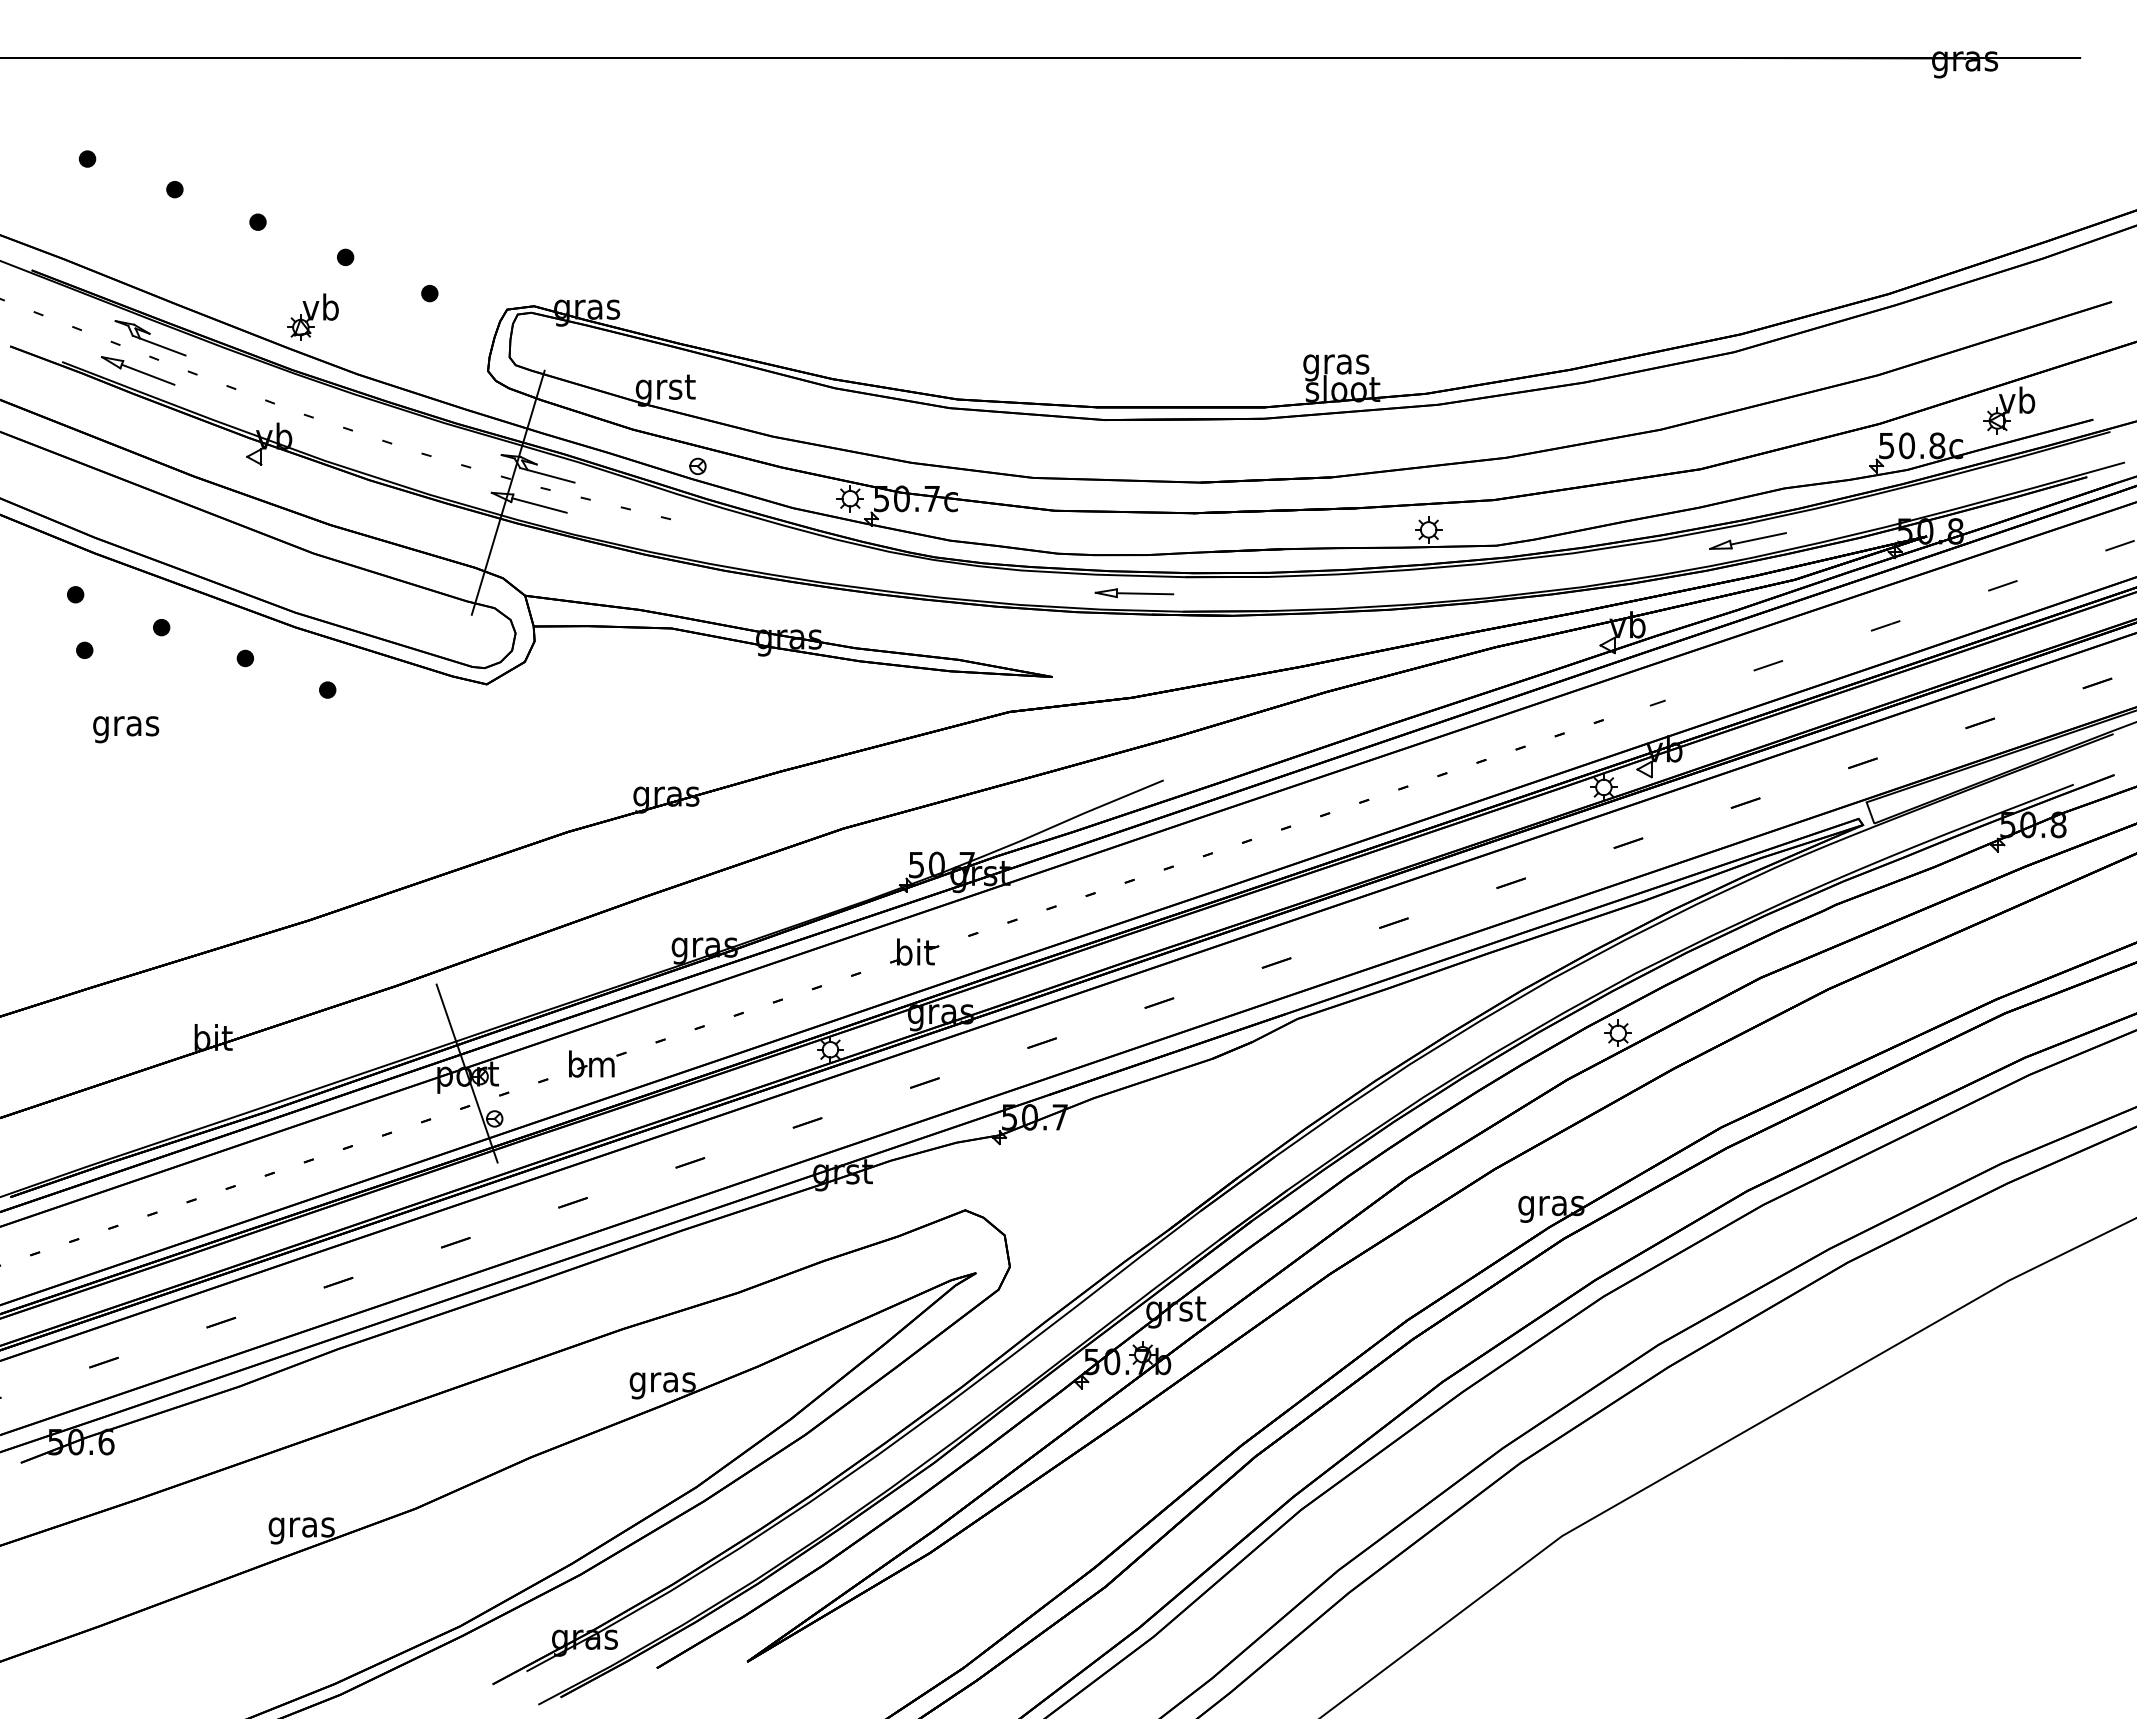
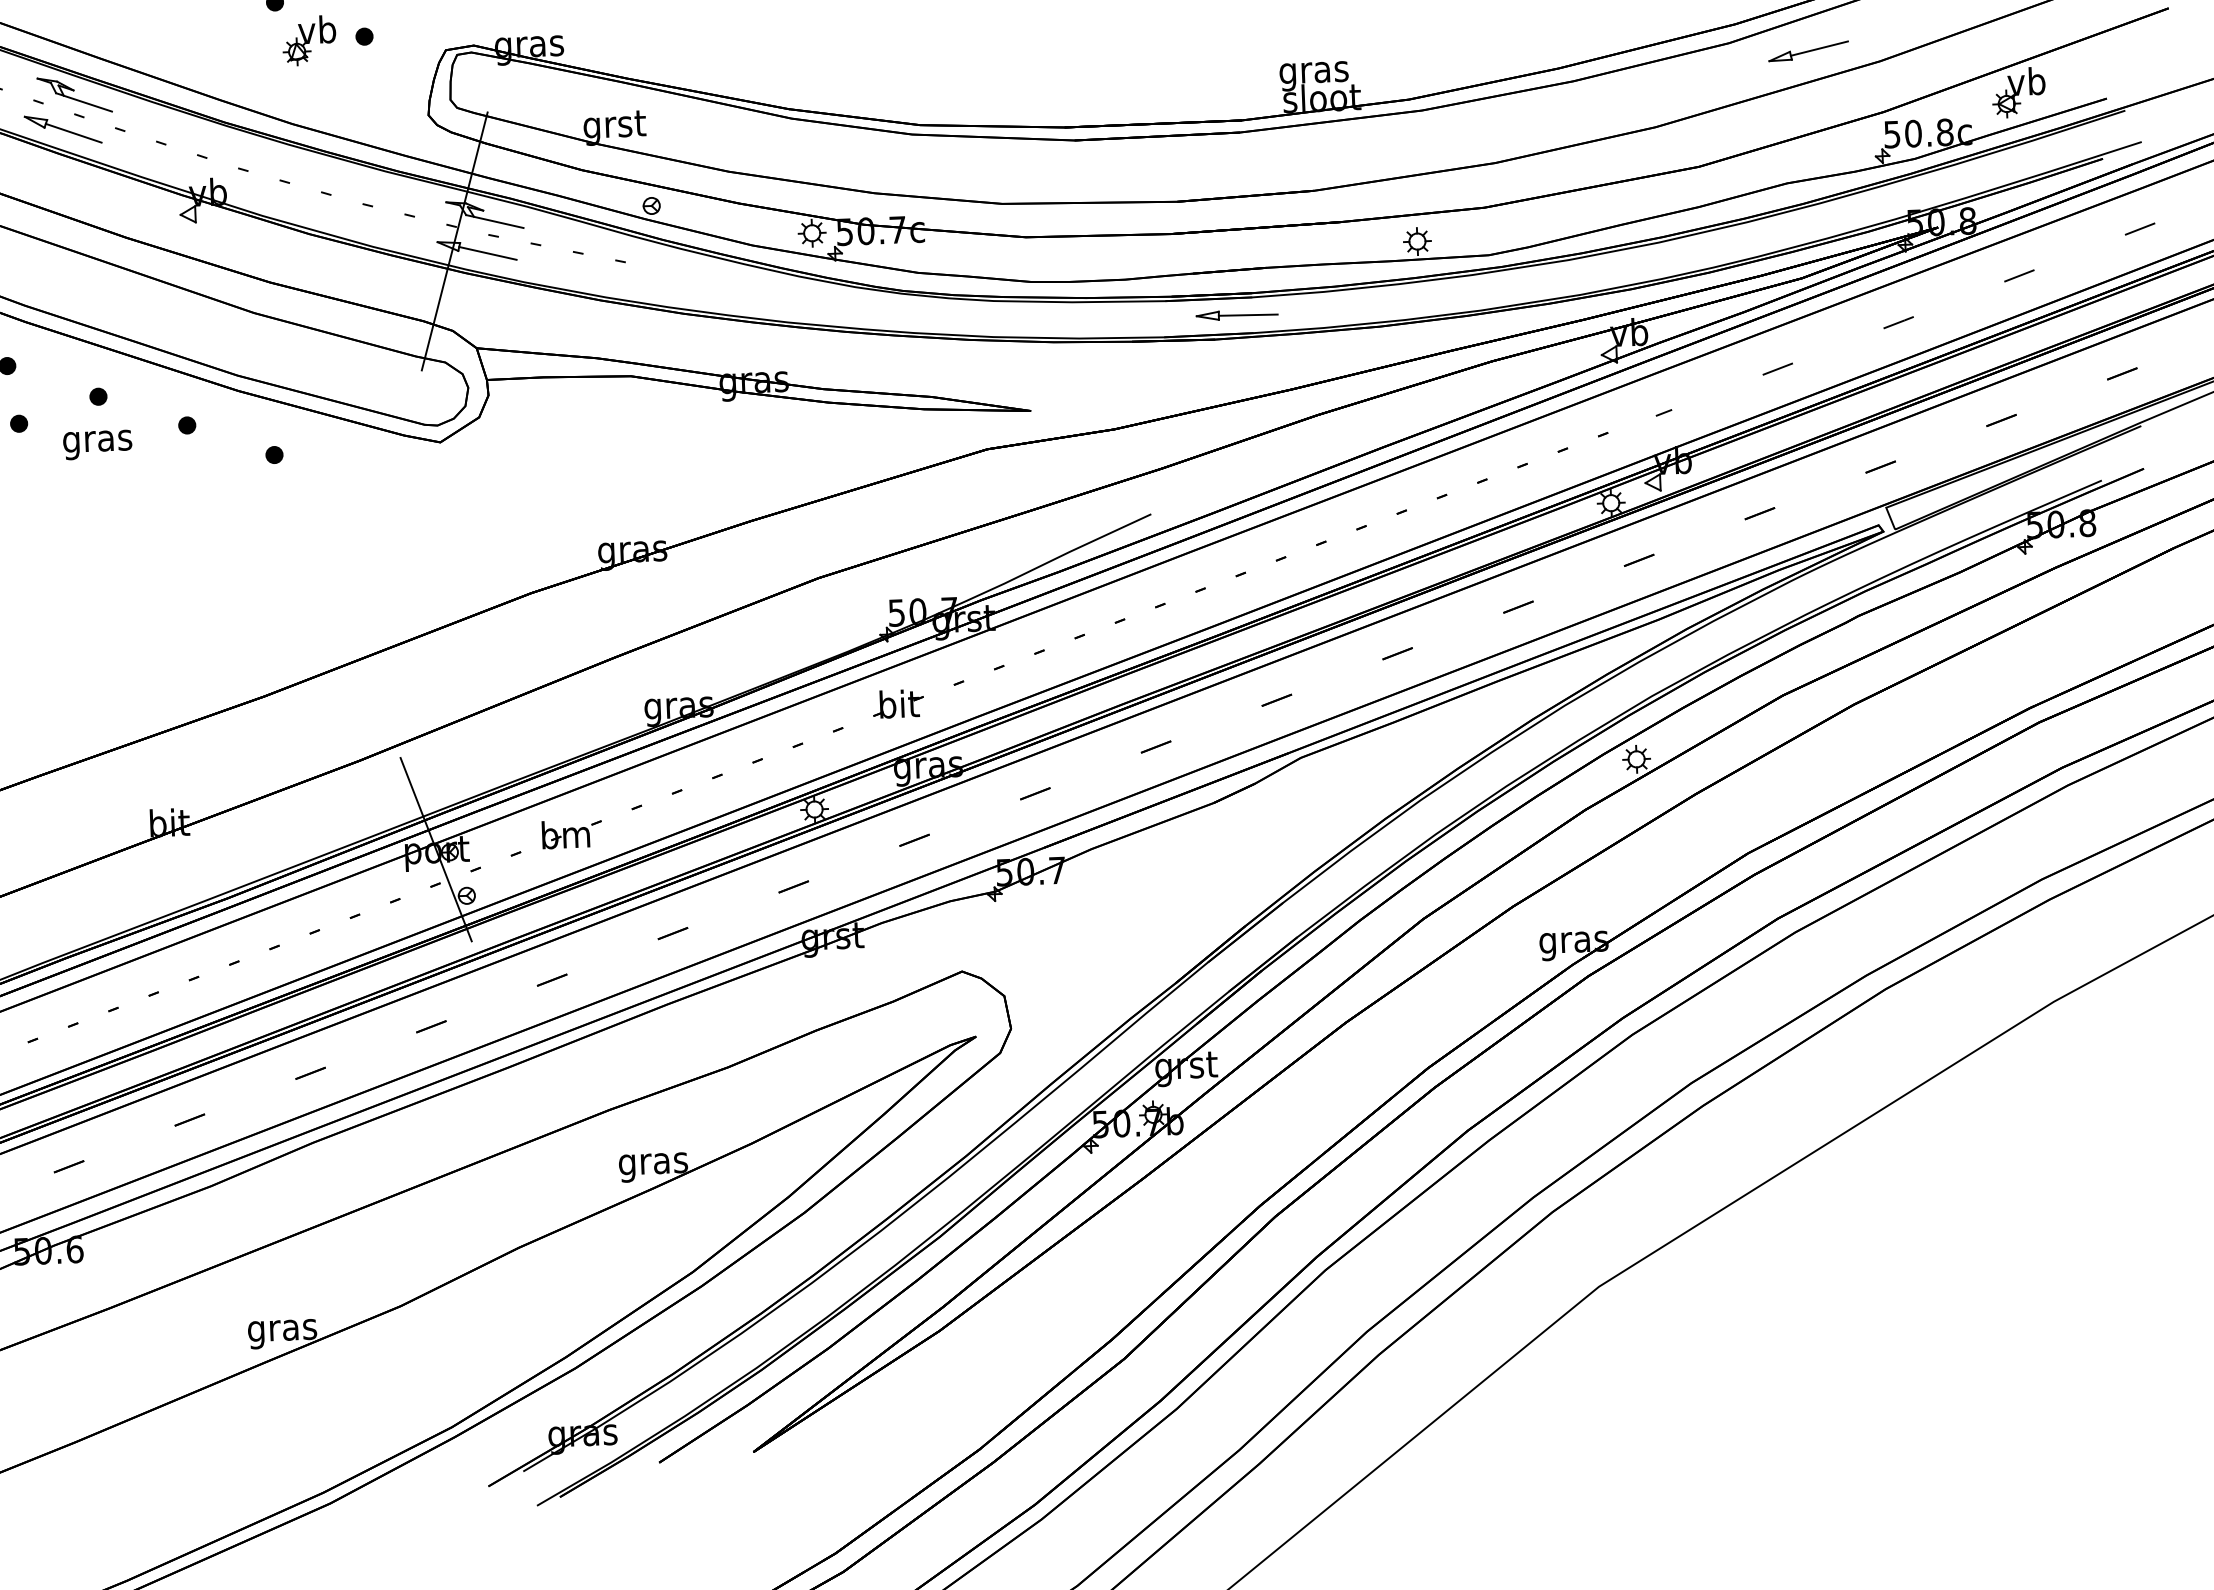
part: (312, 316) -> (308, 39), moved
part: (1747, 540) -> (1808, 50), moved
part: (1134, 593) -> (1237, 315), moved
text: (126, 729) -> (98, 444), moved

